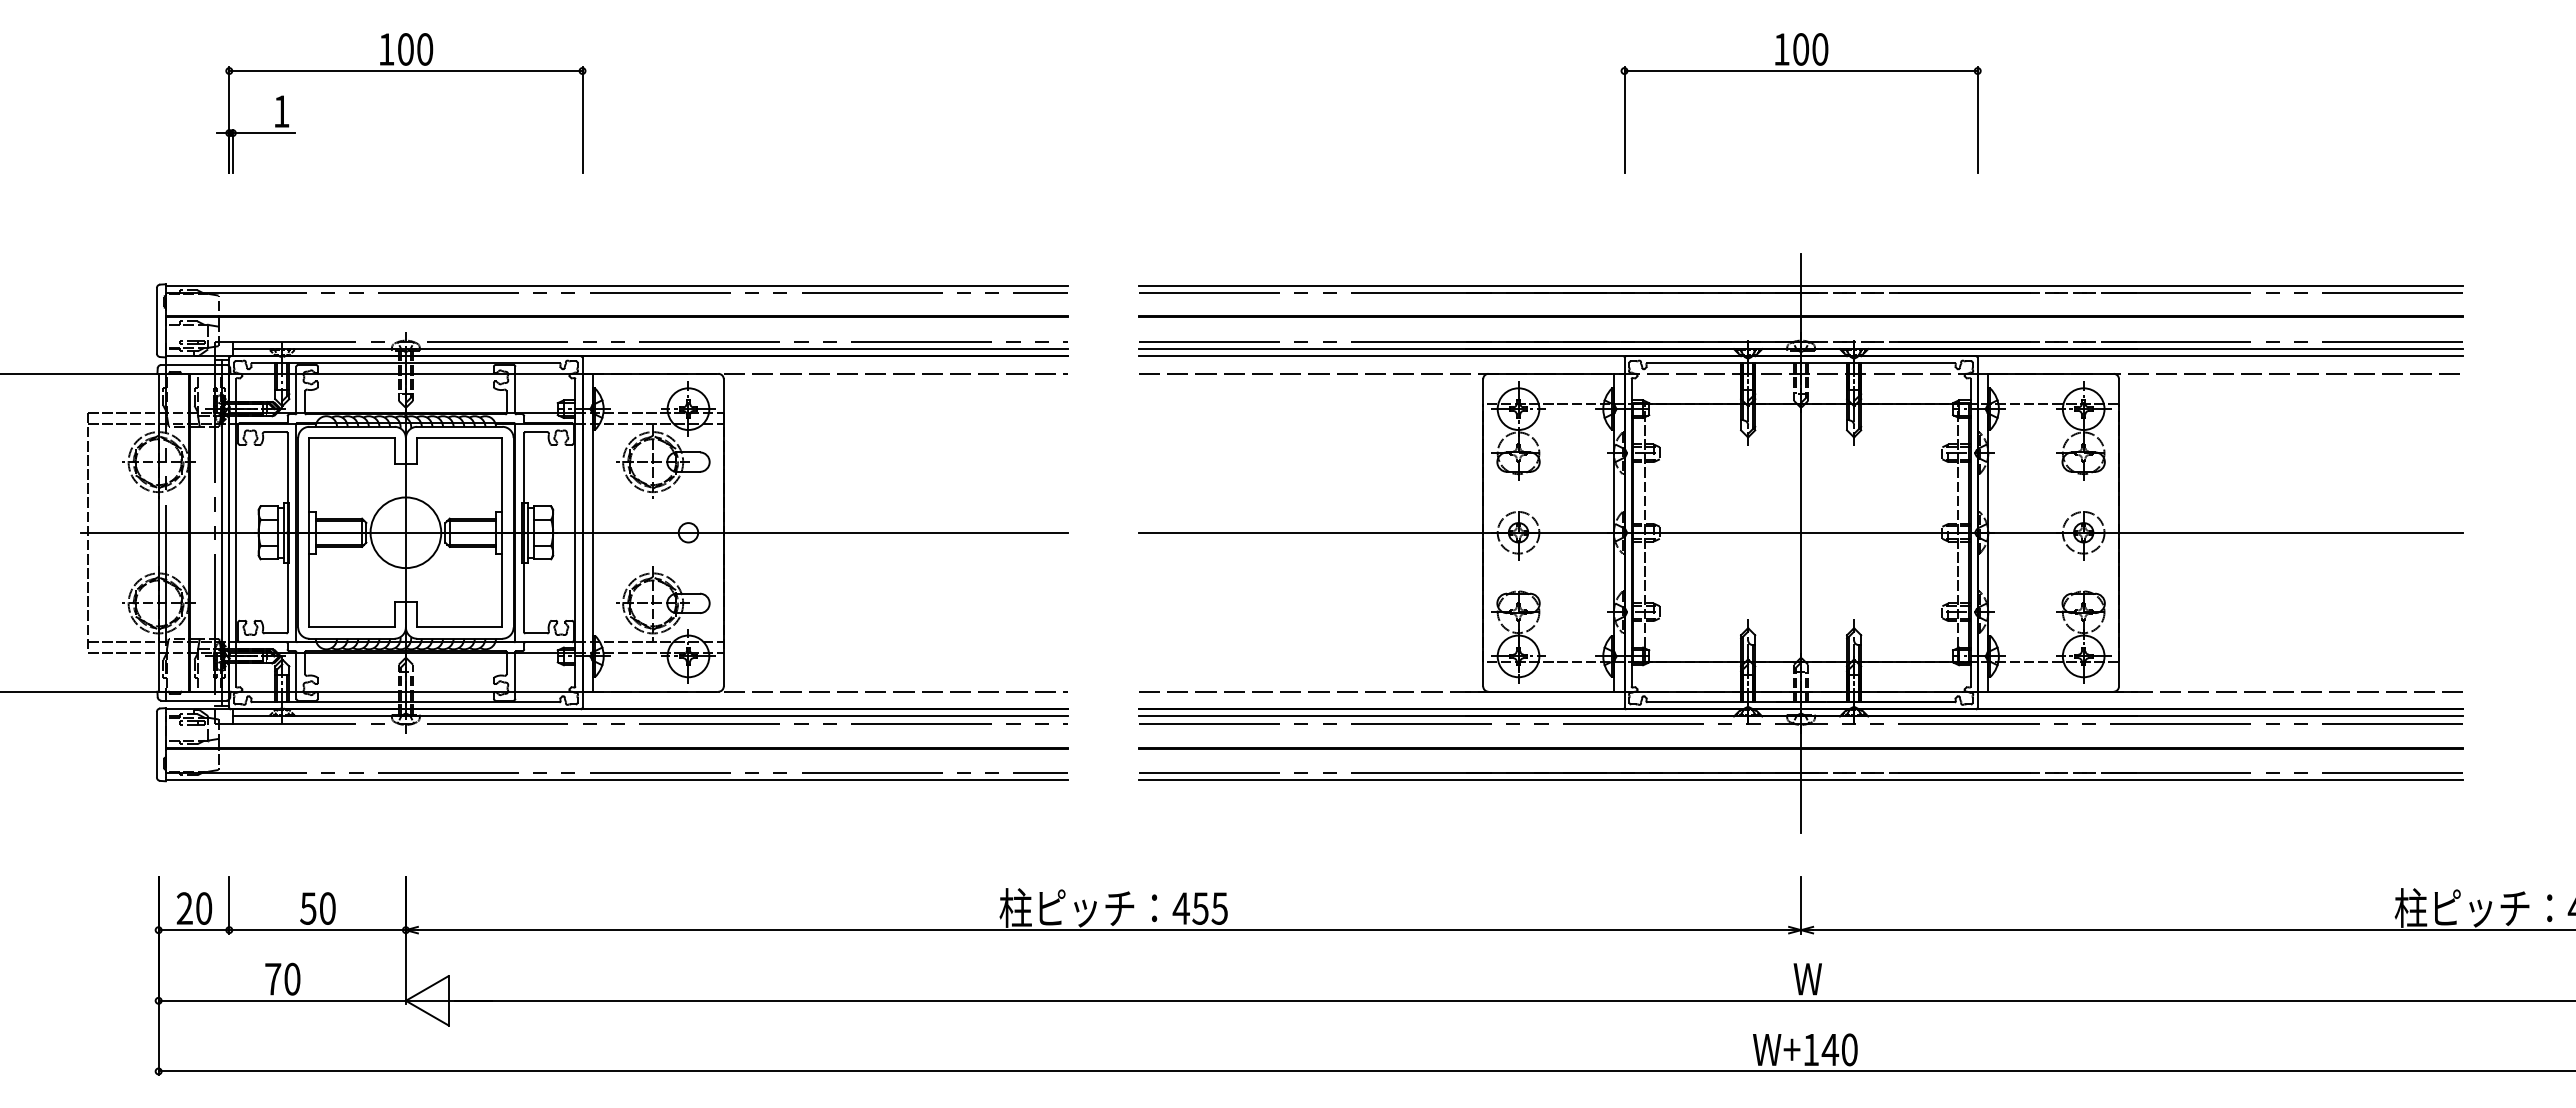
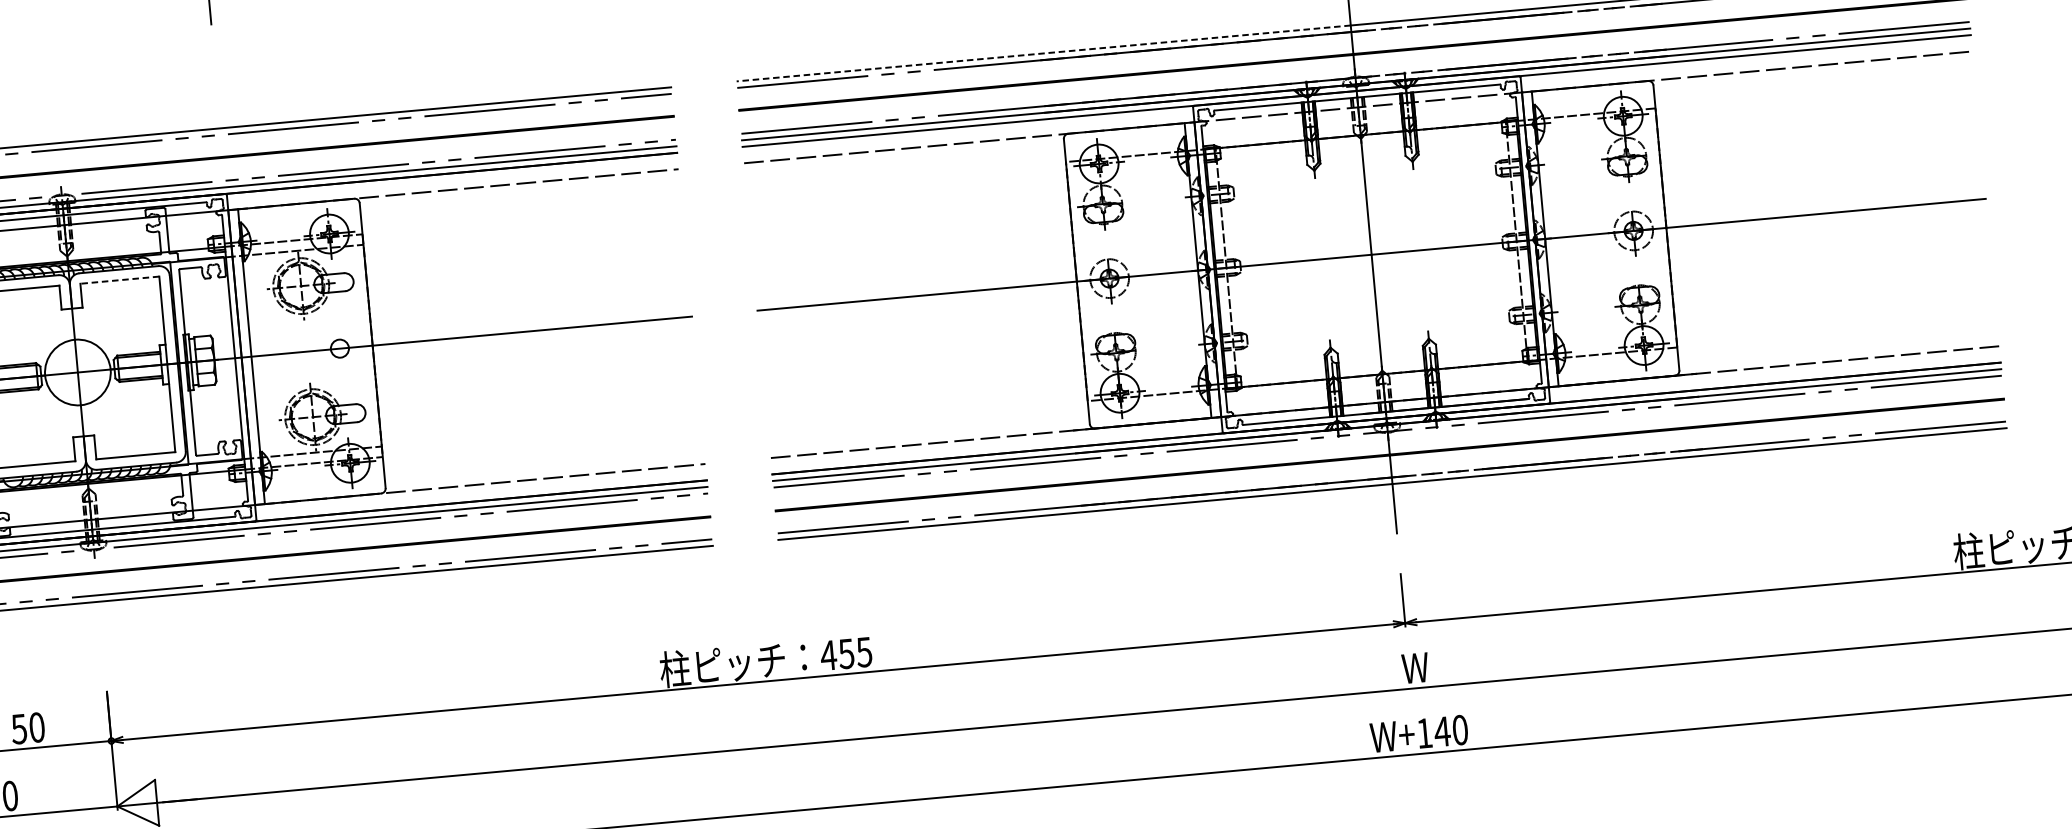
line: (1469, 285) -> (1043, 53), solid -> dashed
line: (459, 438) -> (119, 280), solid -> dashed

